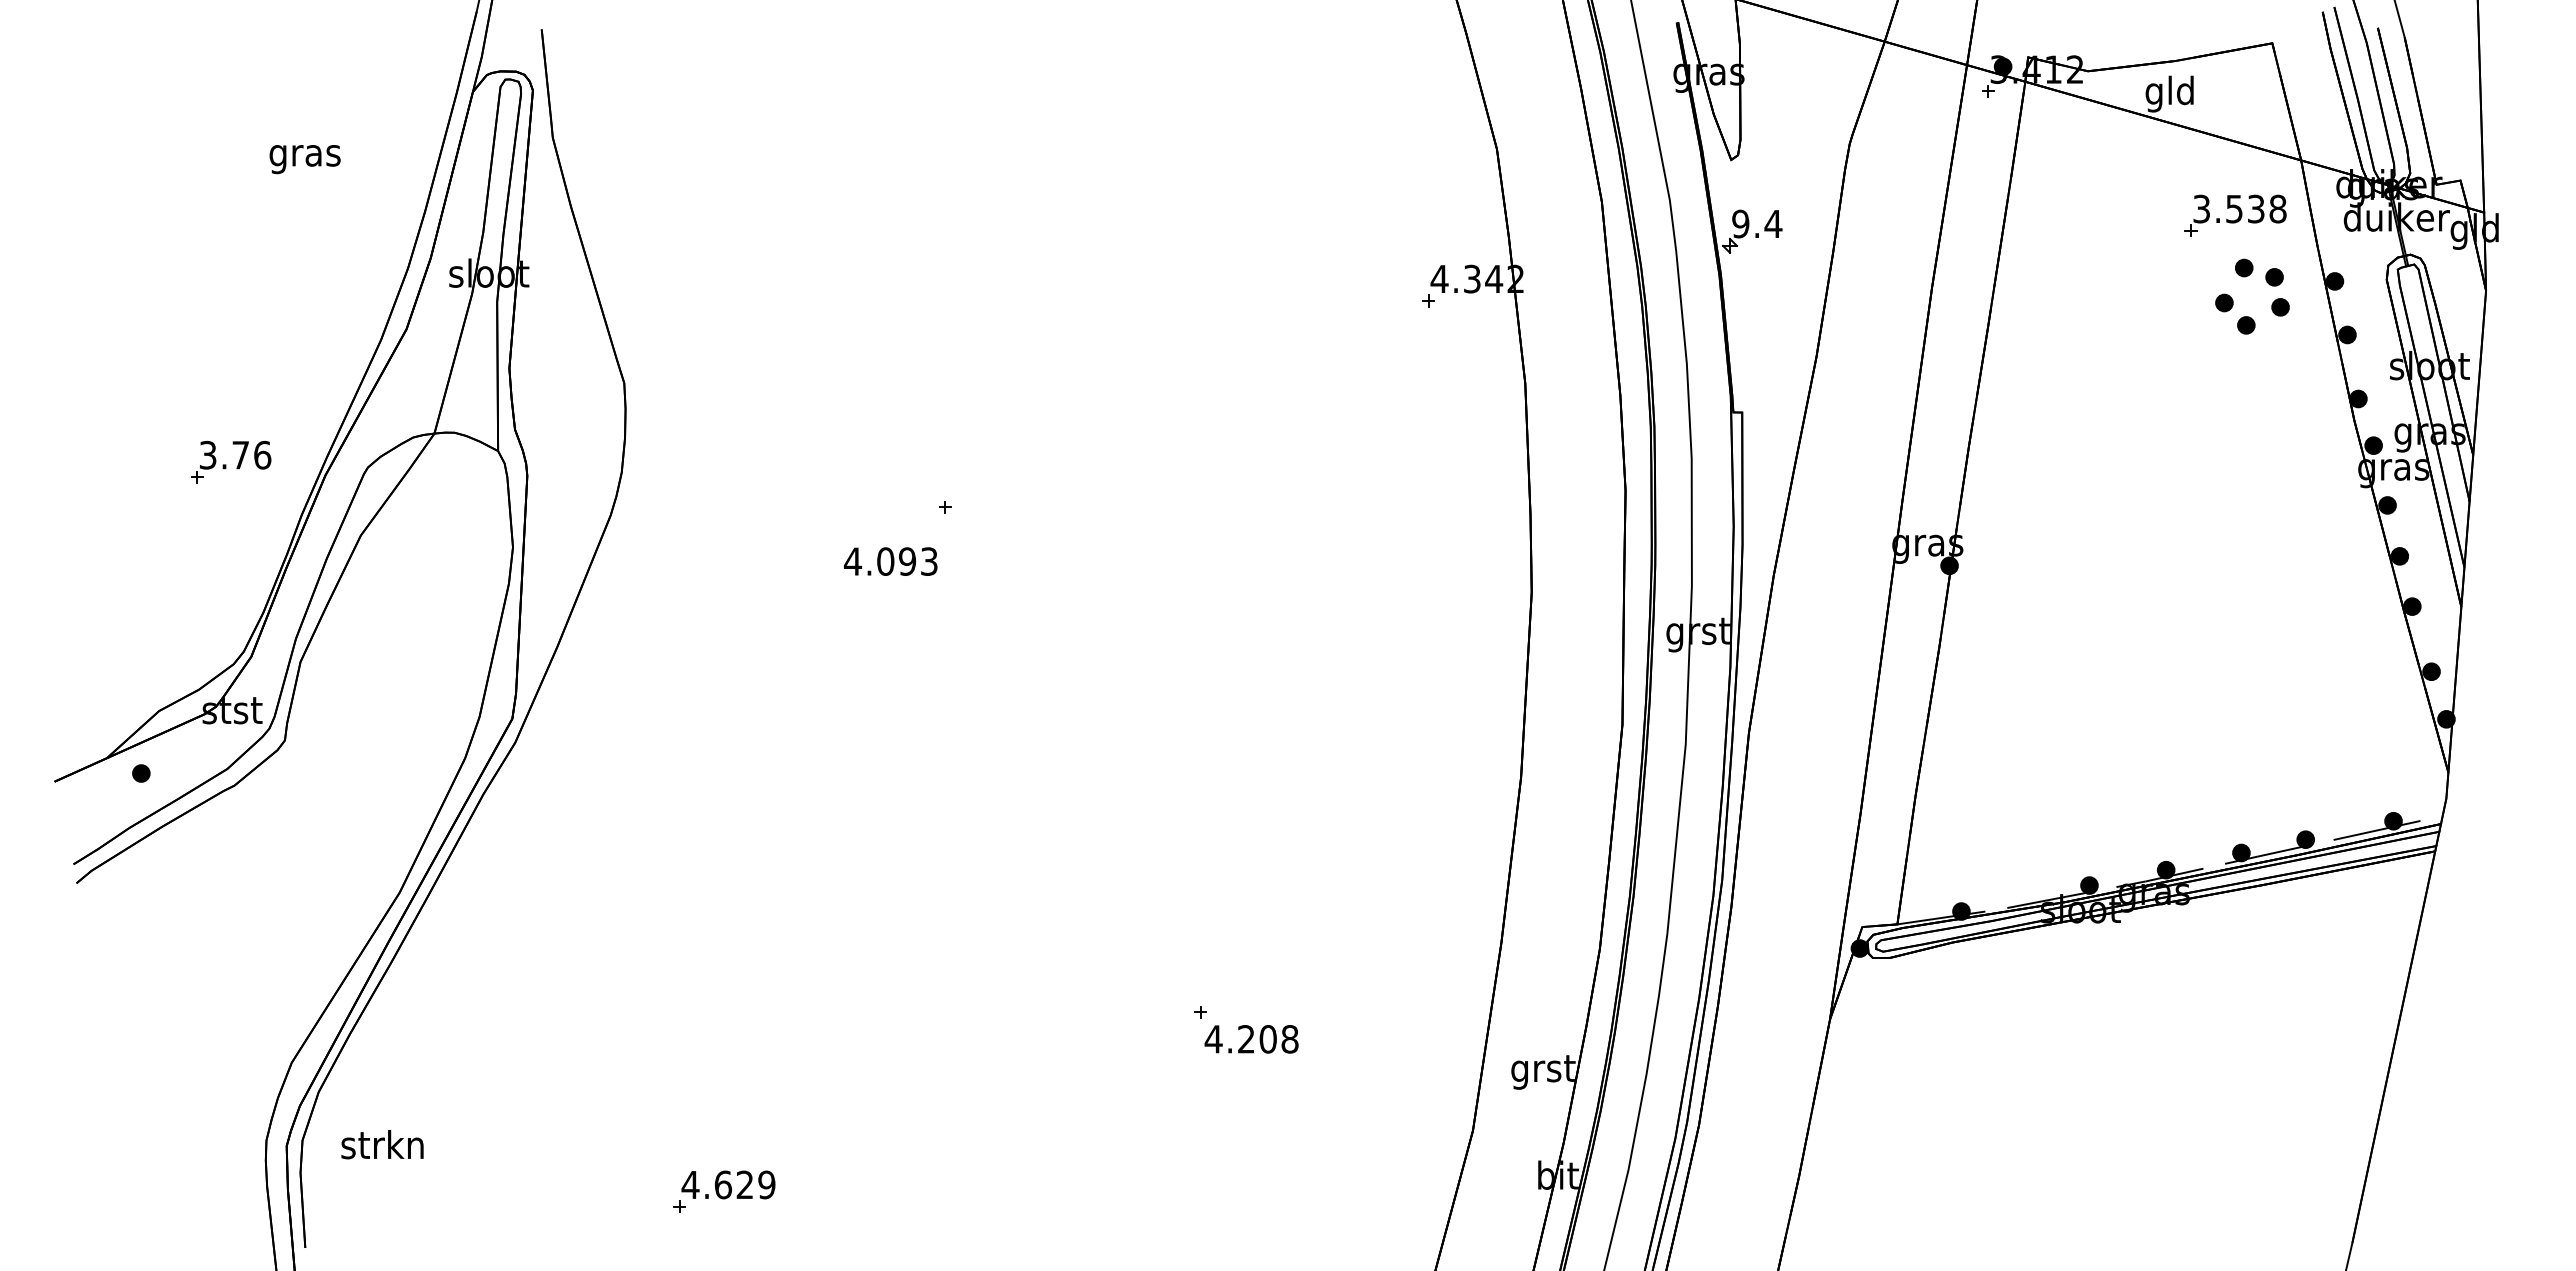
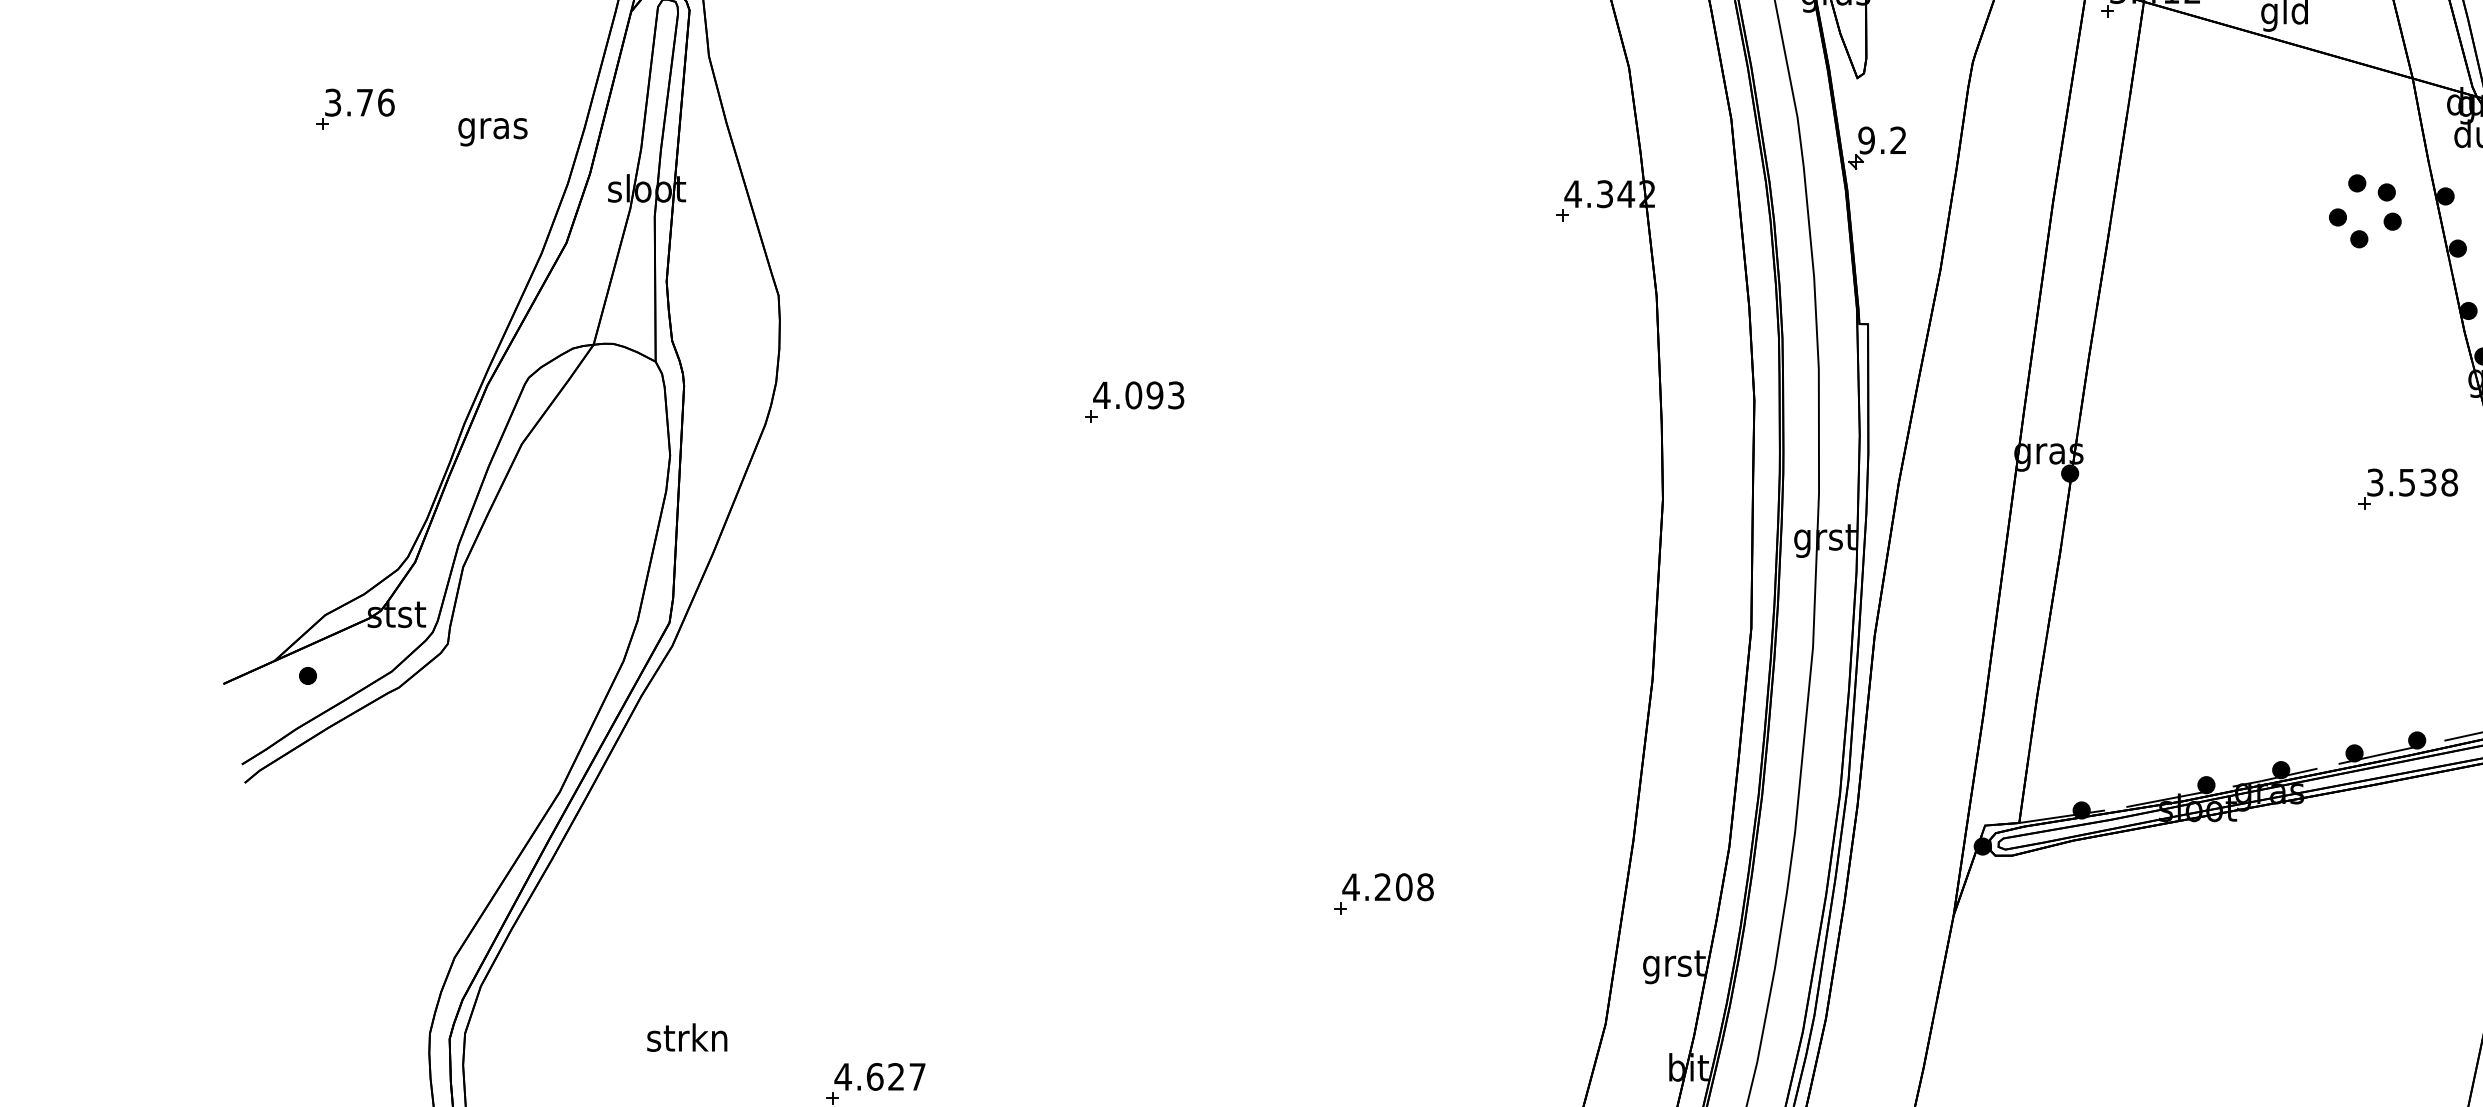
text: (304, 159) -> (492, 132), moved
part: (2235, 215) -> (2408, 488), moved
text: (1773, 223) -> (1898, 139), 9.4 -> 9.2
part: (231, 462) -> (355, 109), moved
text: (890, 561) -> (1138, 395), moved
text: (1251, 1039) -> (1387, 887), moved
text: (382, 1144) -> (687, 1037), moved
text: (766, 1184) -> (917, 1076), 4.629 -> 4.627

